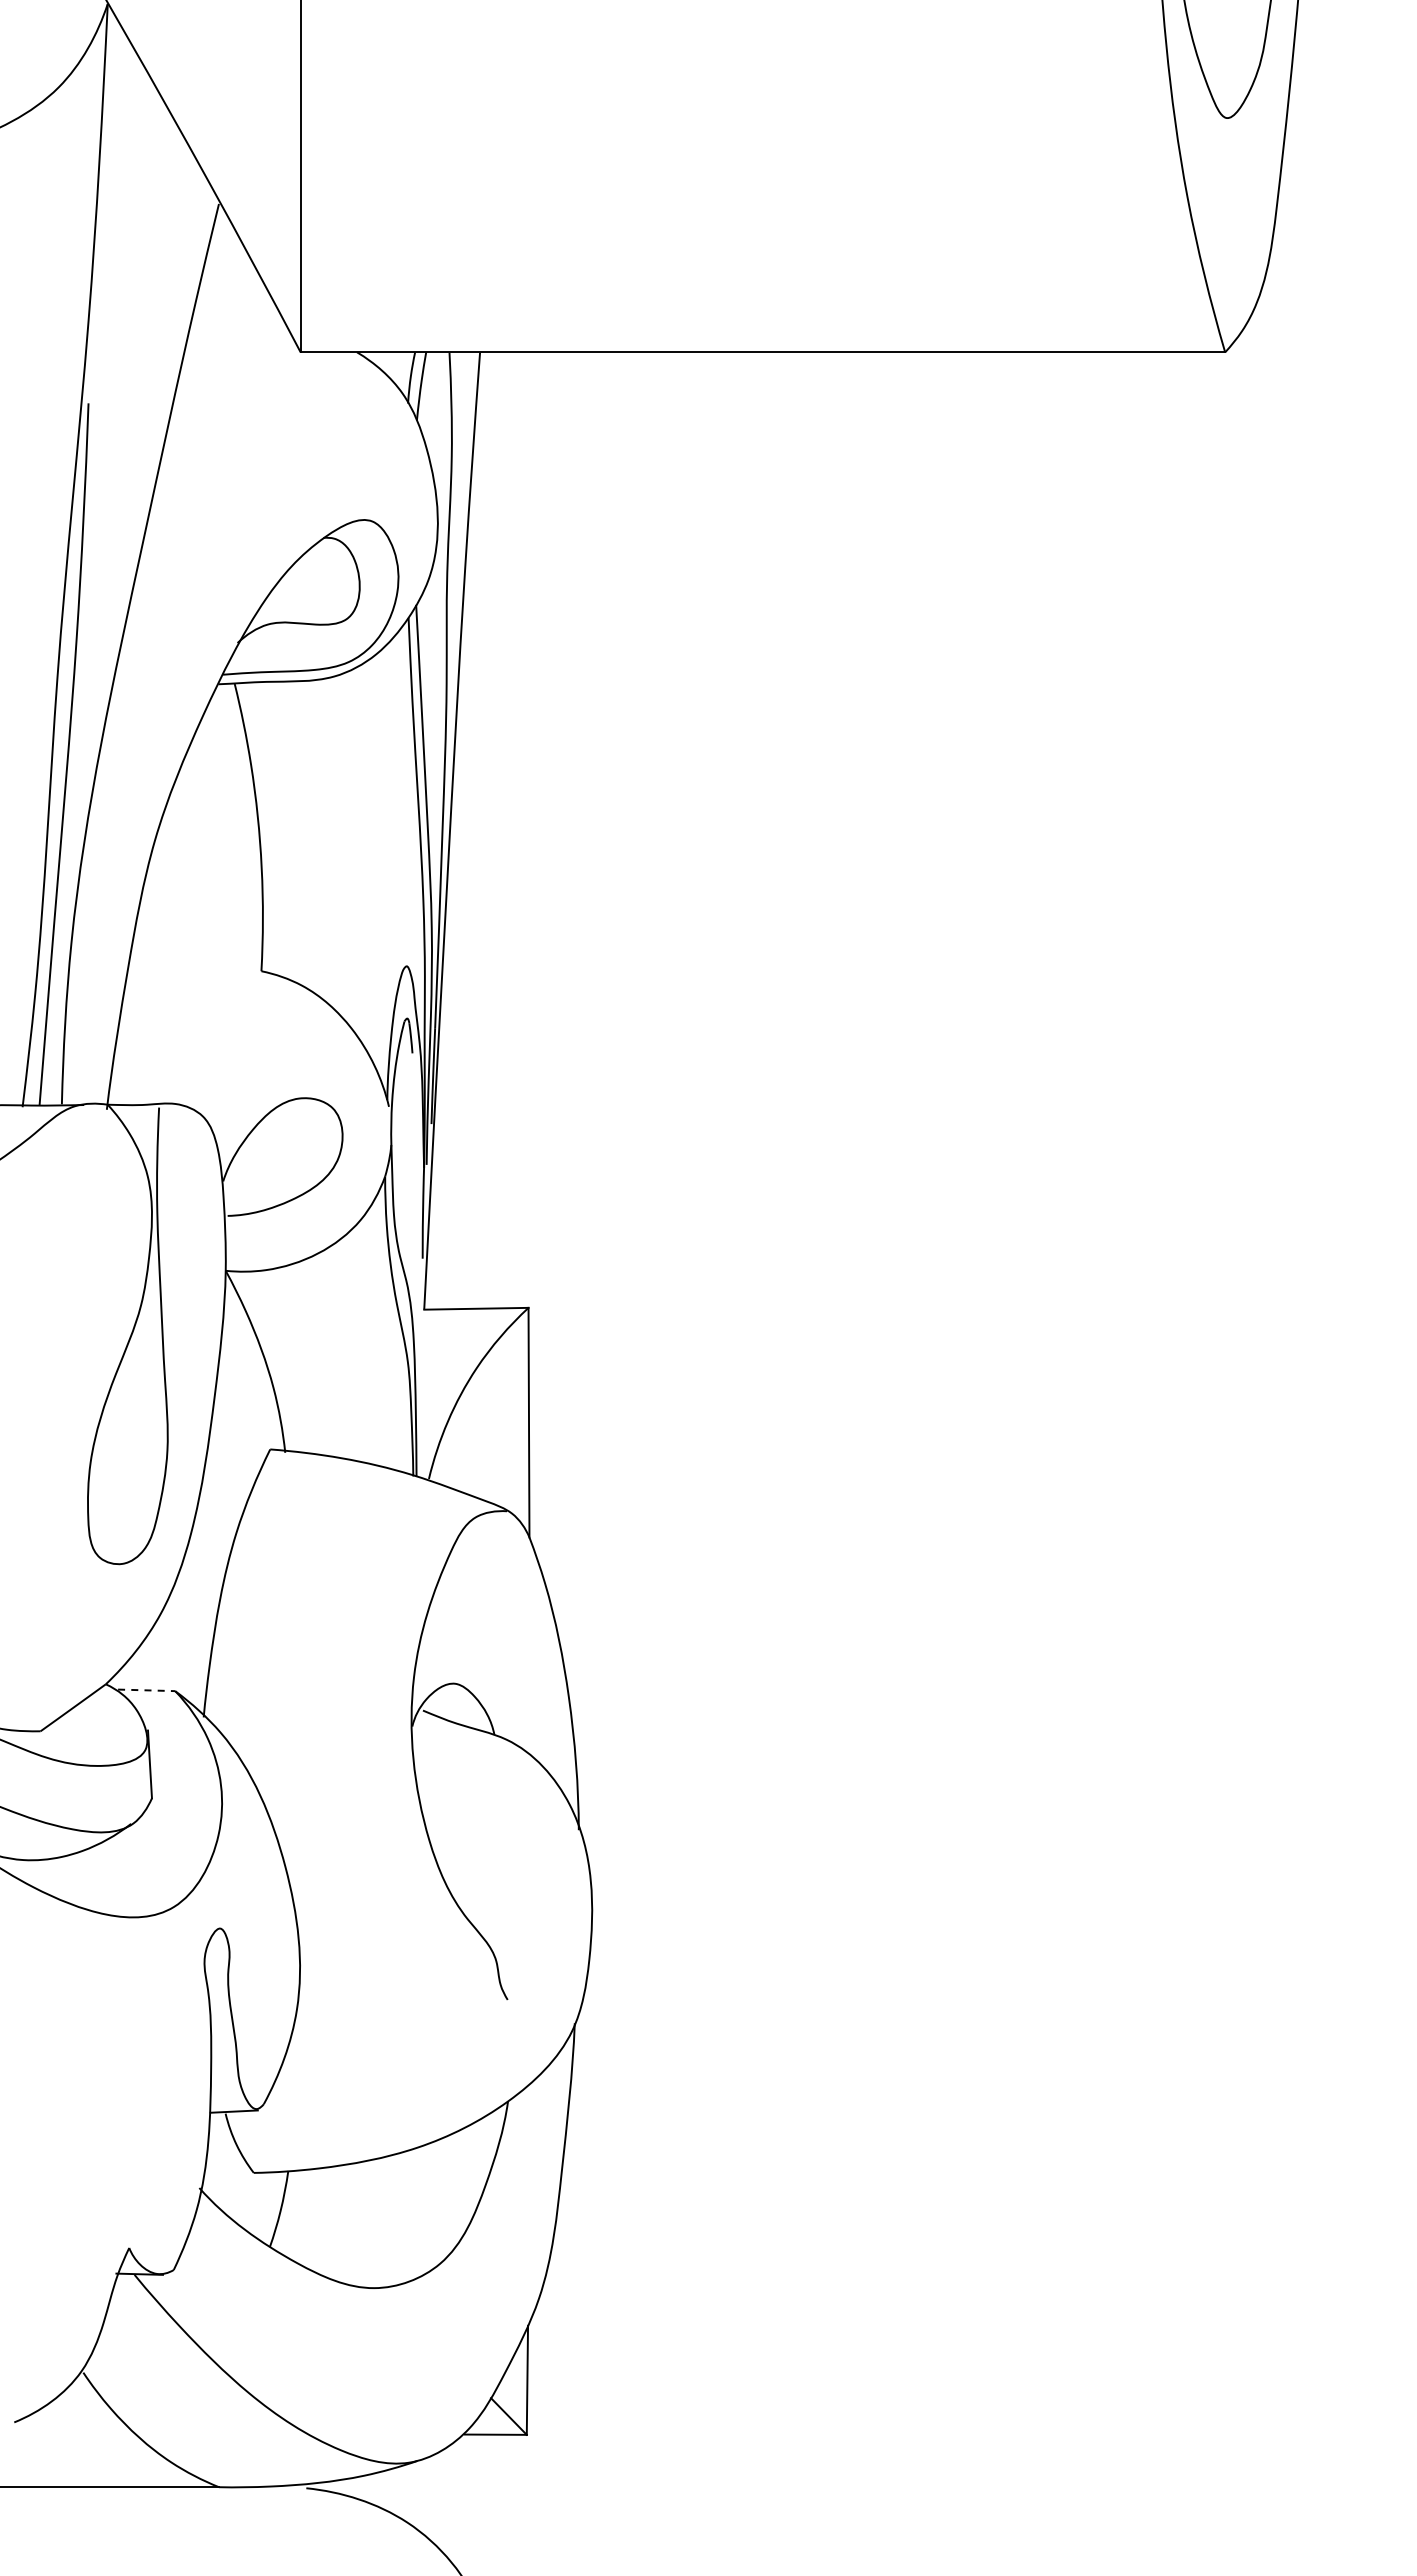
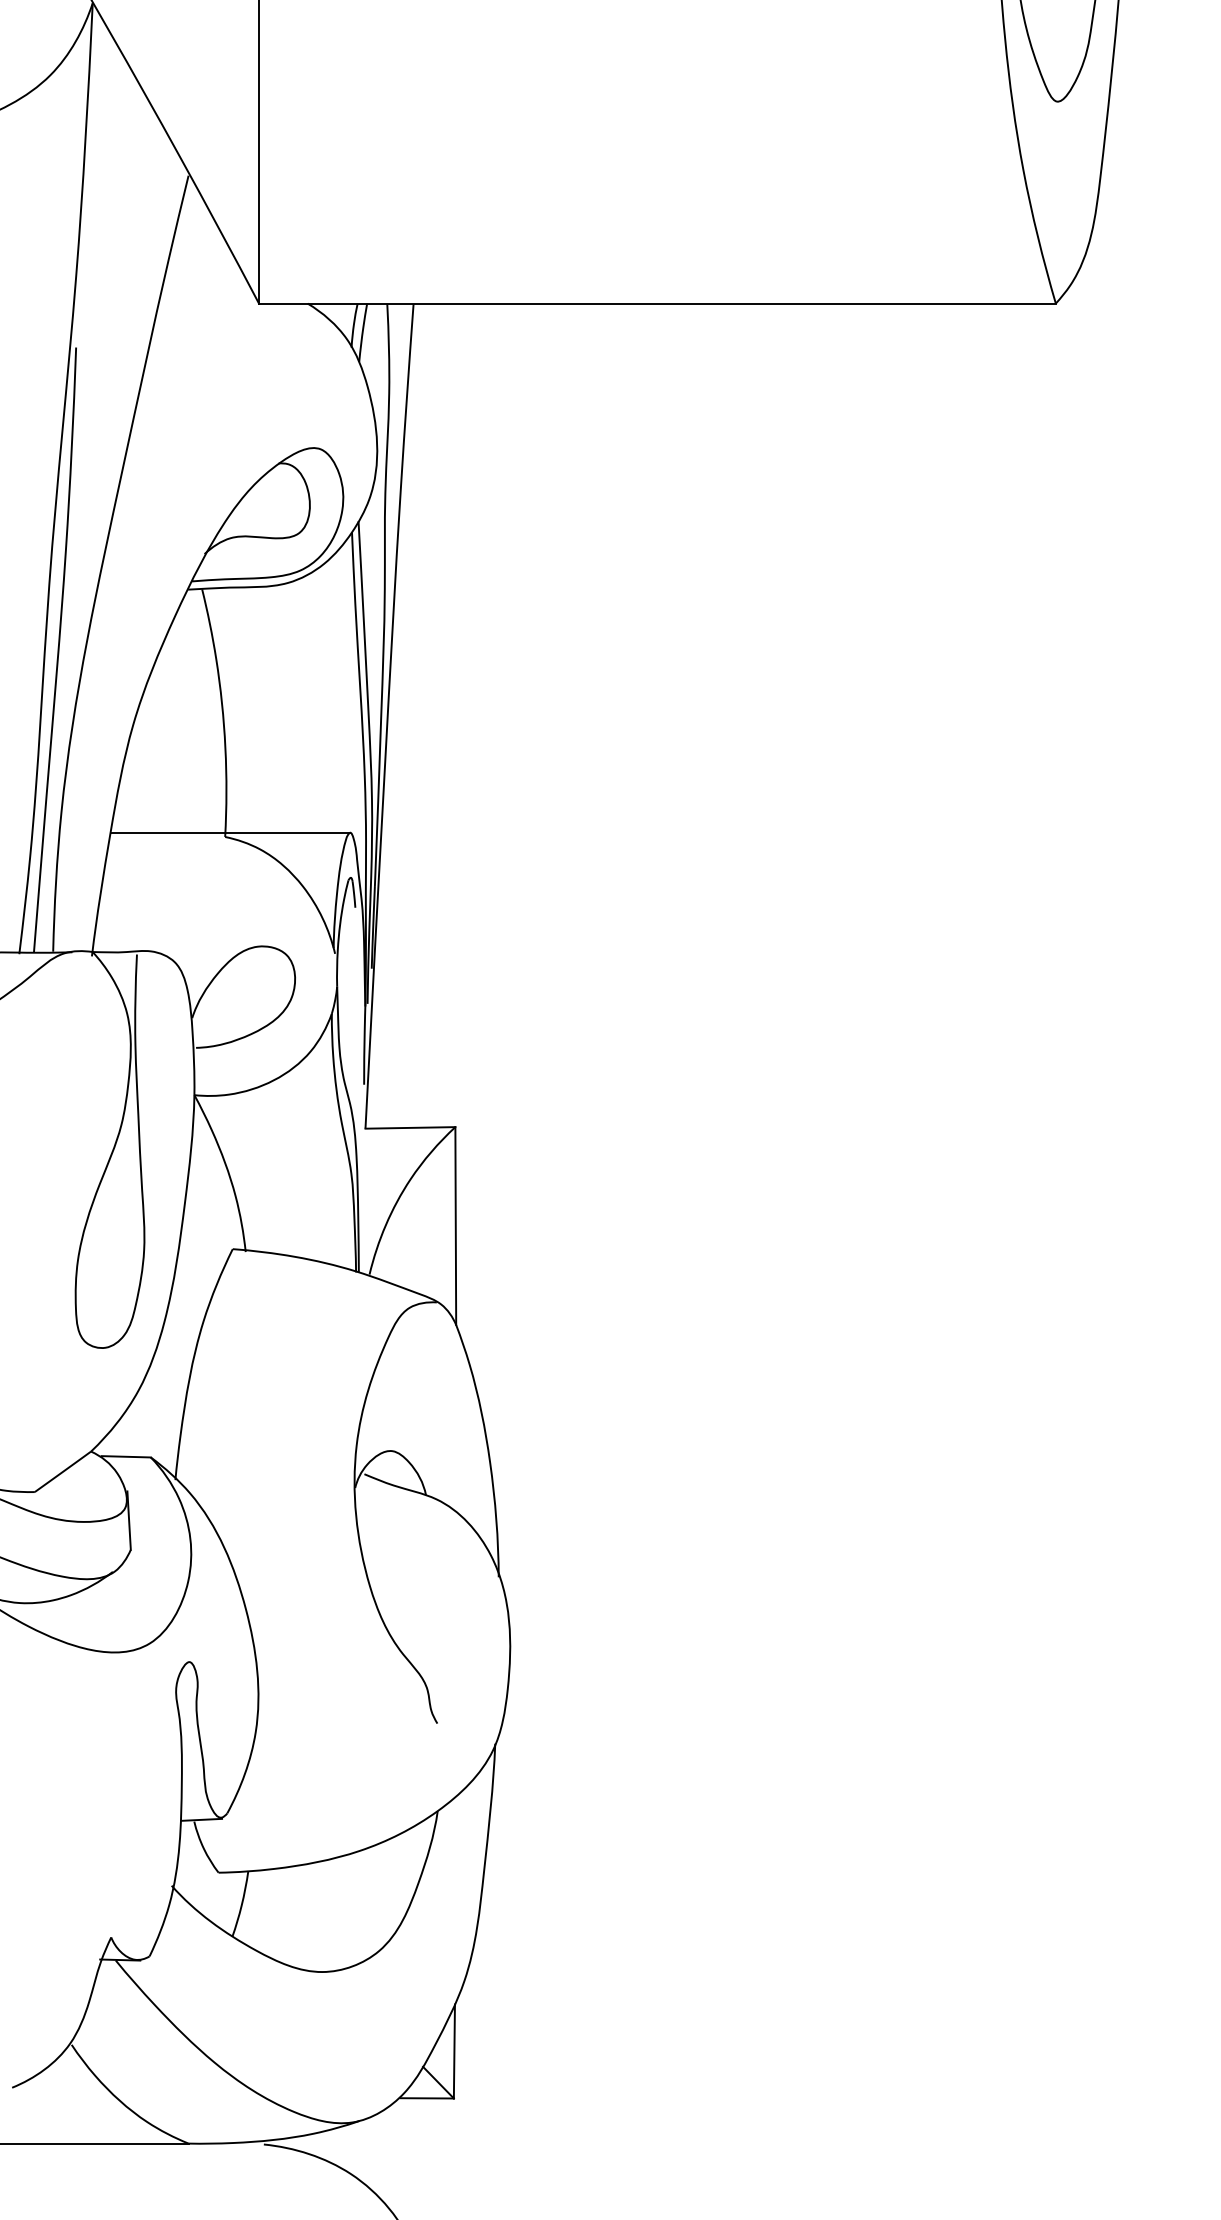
line: (267, 966) -> (230, 832), added
line: (146, 1690) -> (126, 1456), dashed -> solid

